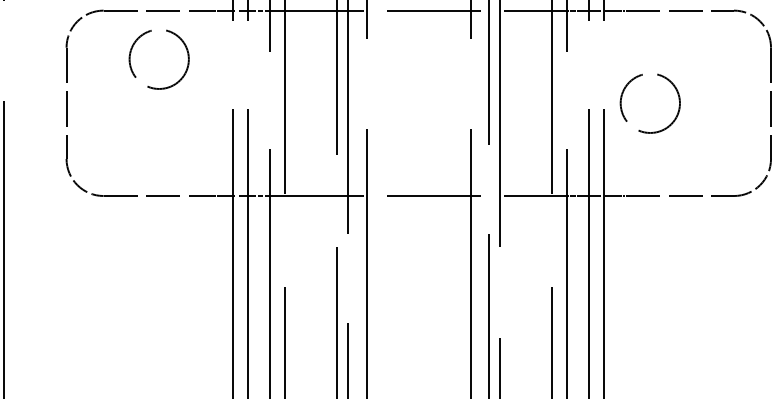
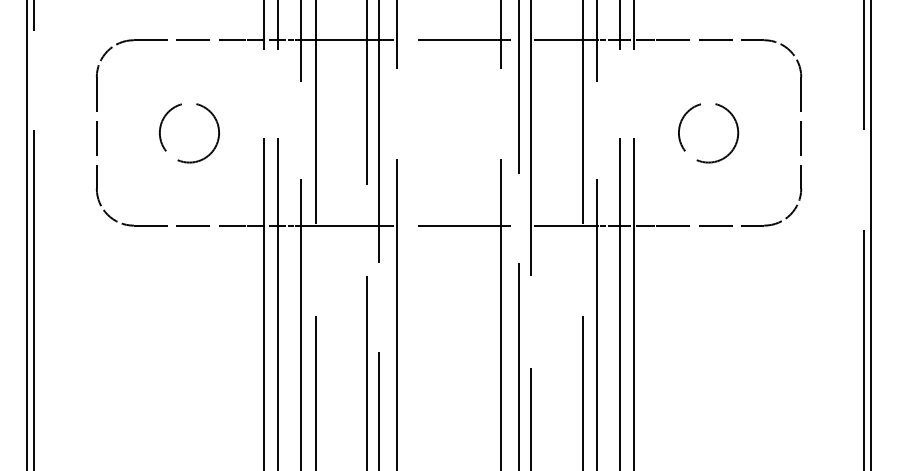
circle: (159, 59) -> (189, 133), moved
circle: (650, 103) -> (708, 133), moved

